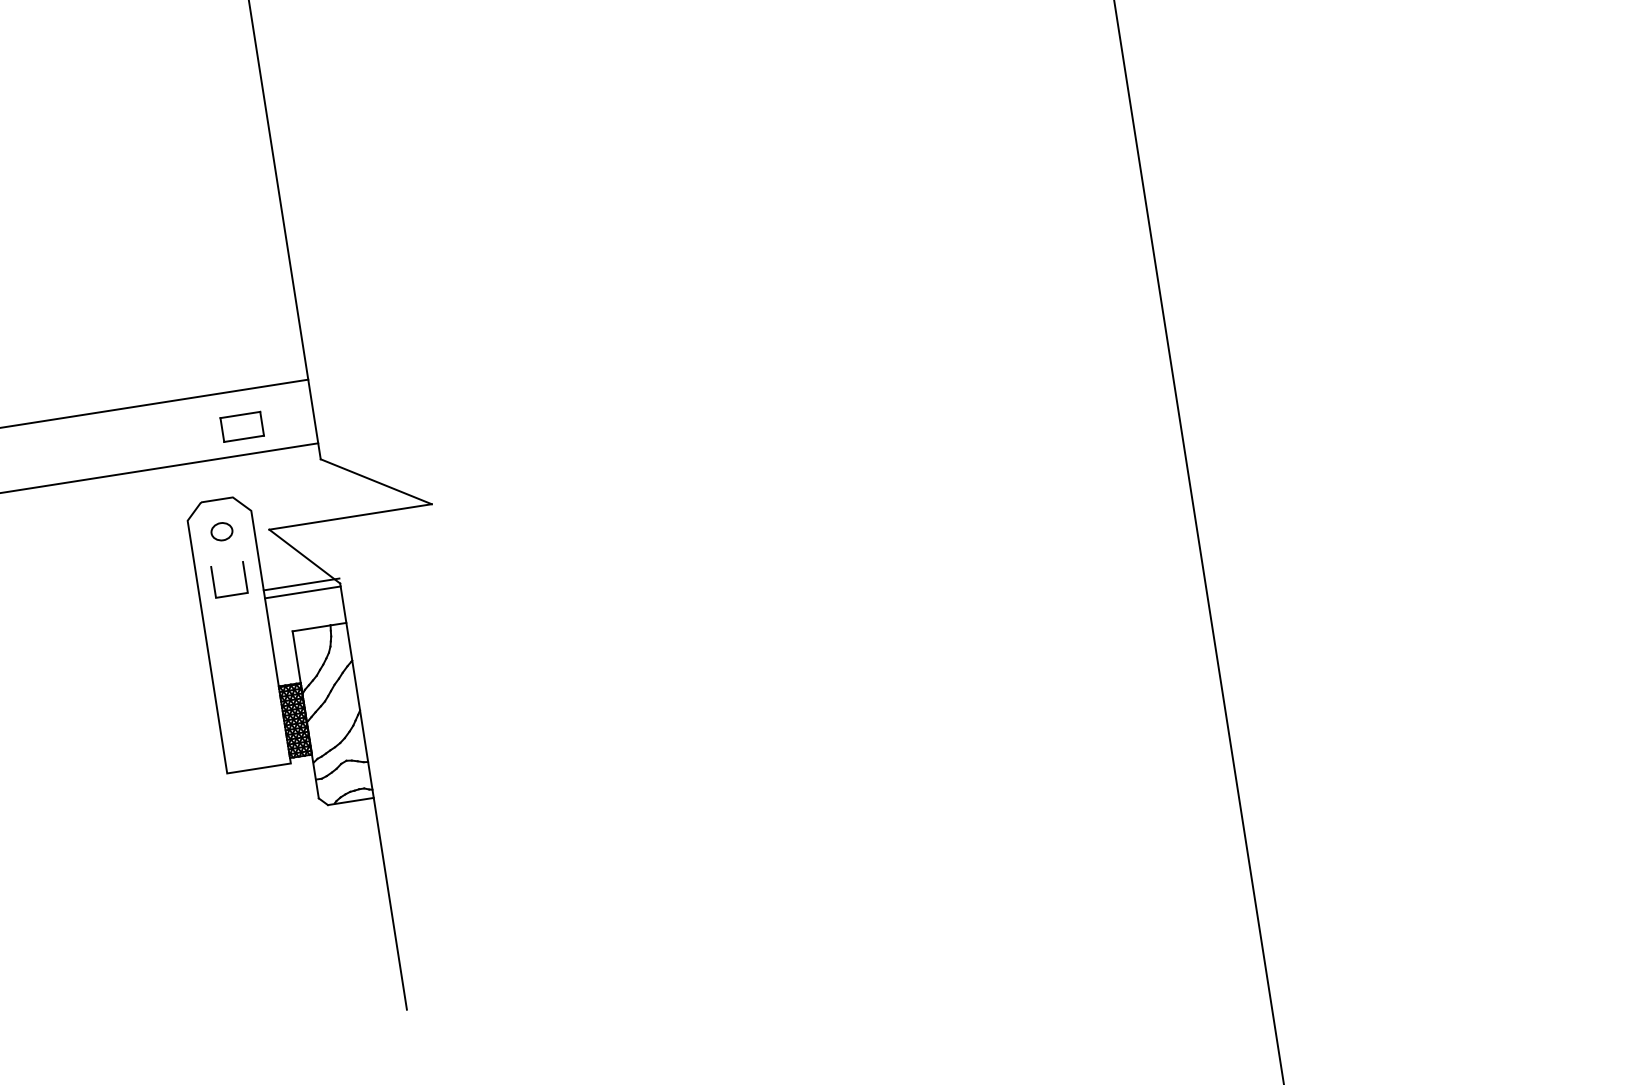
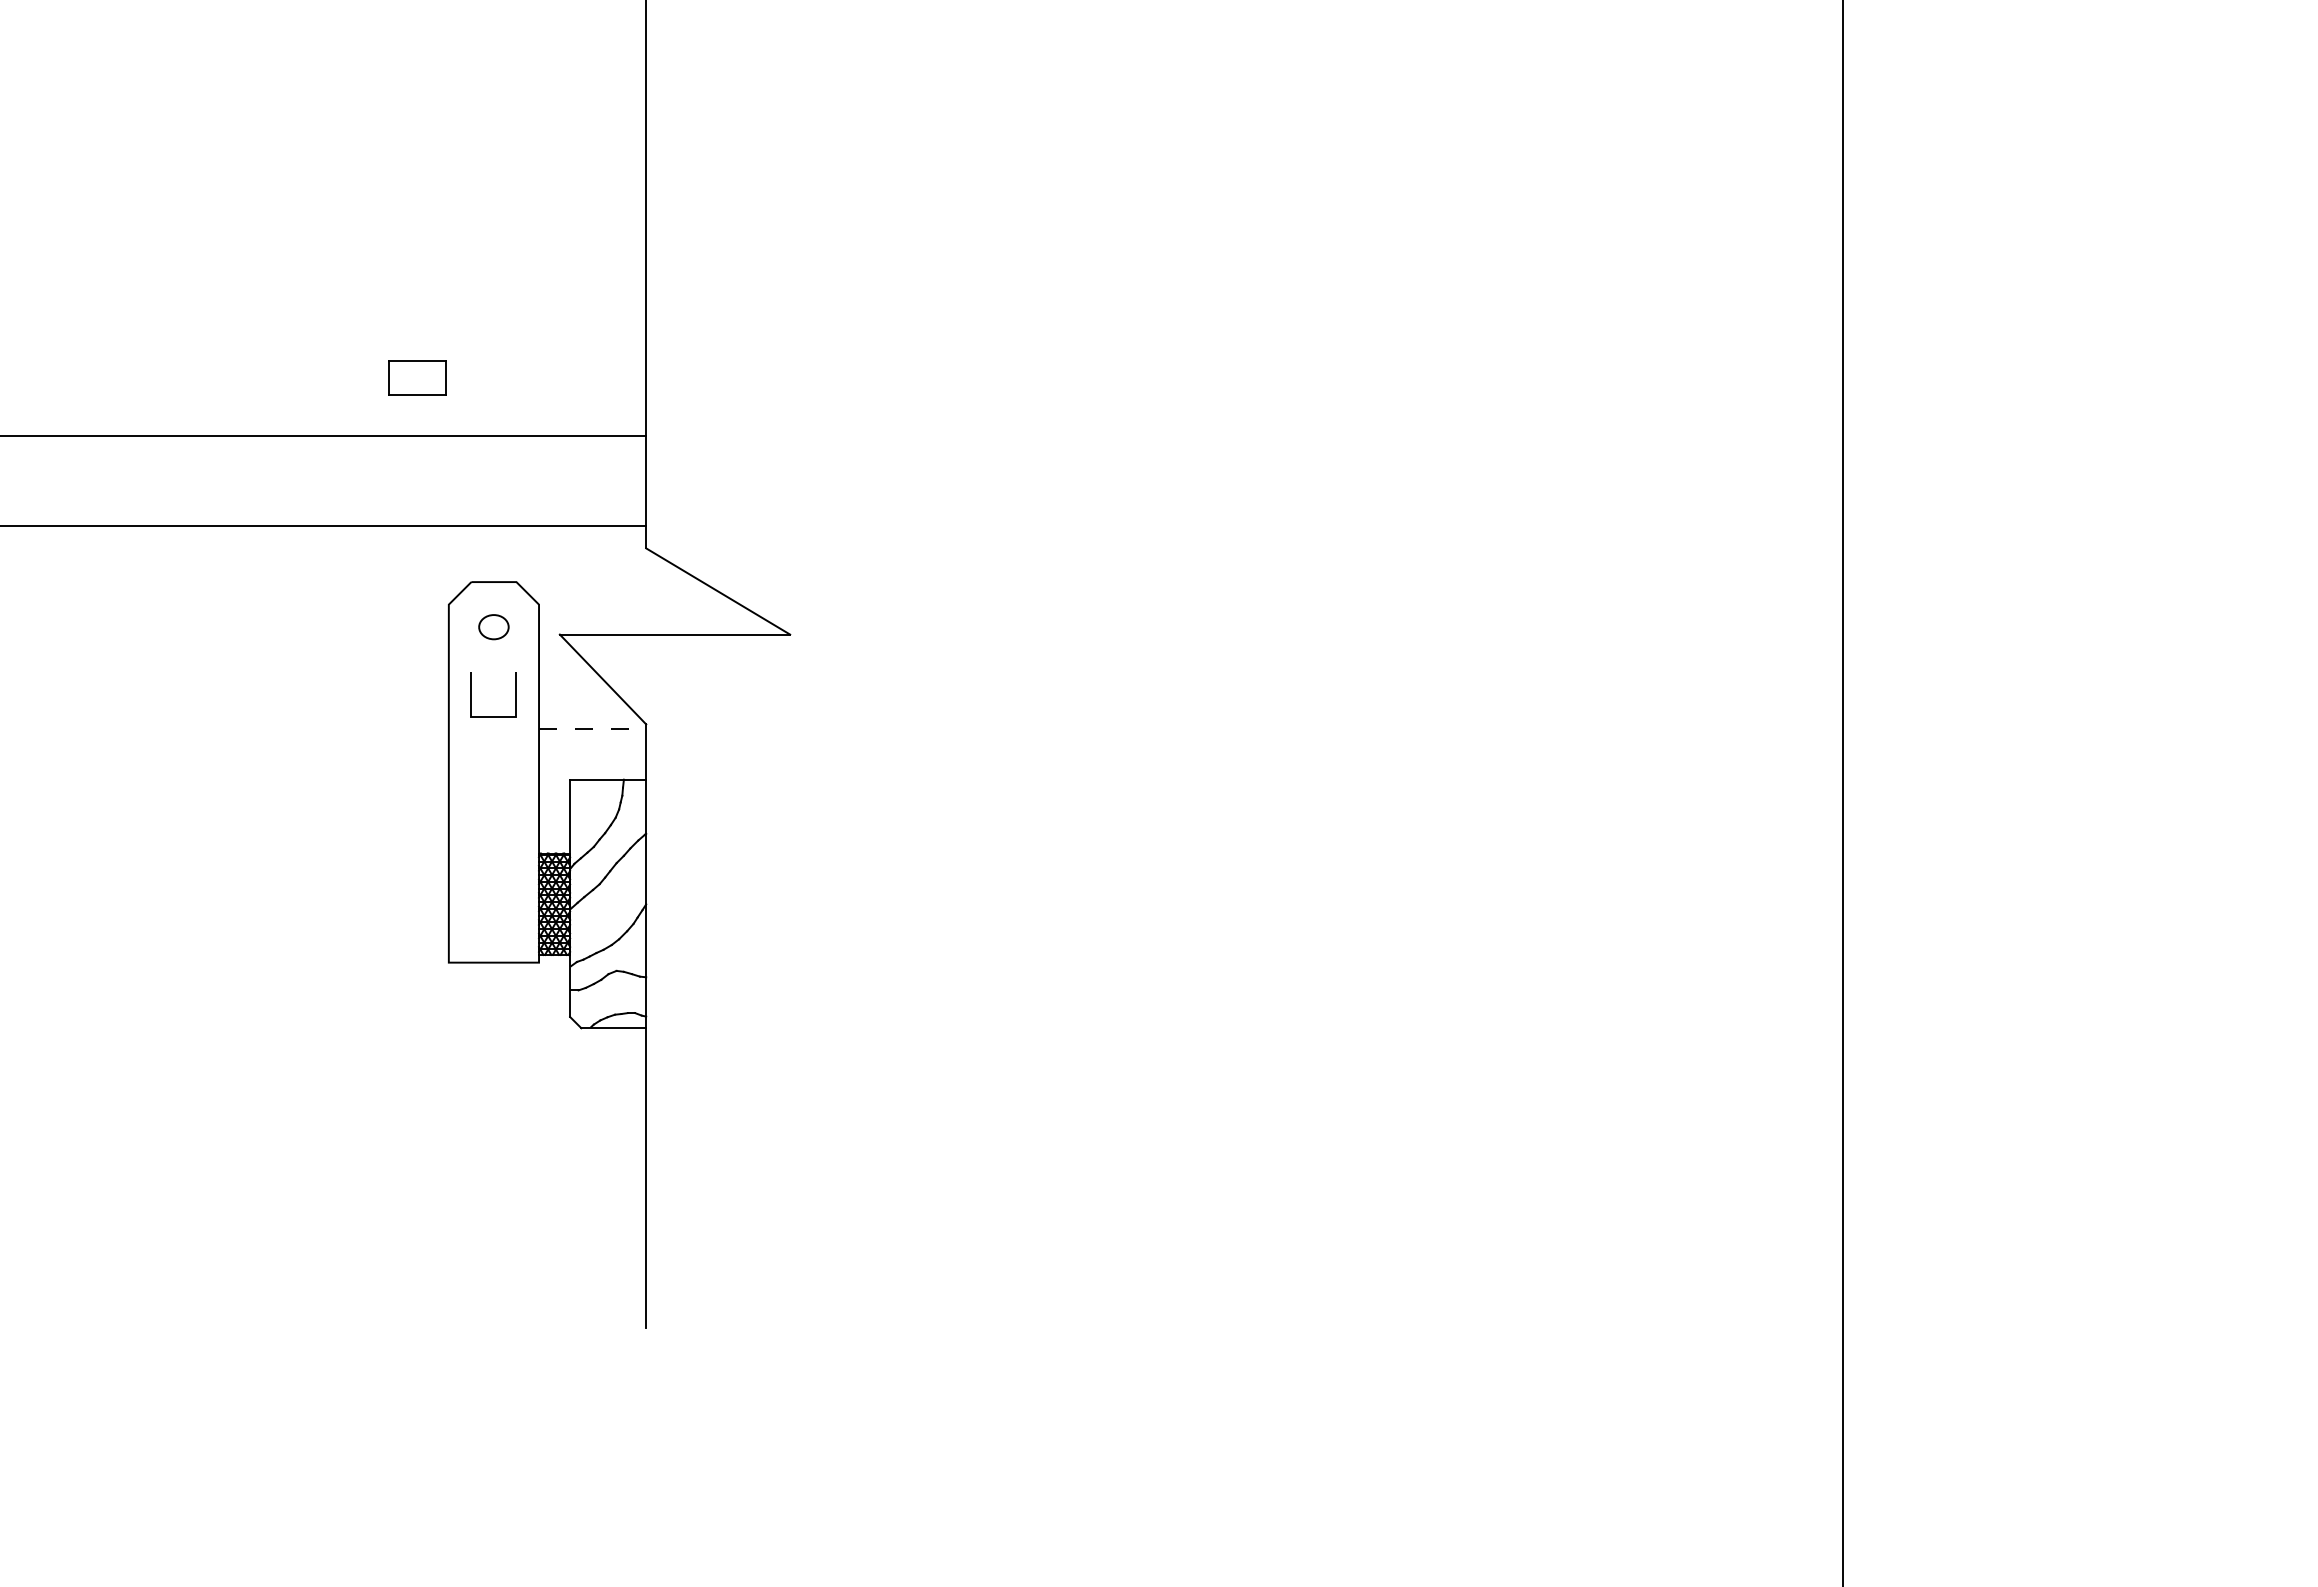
part: (242, 426) -> (417, 377), moved
line: (301, 584) -> (592, 717), removed
line: (302, 592) -> (592, 728), solid -> dashed

